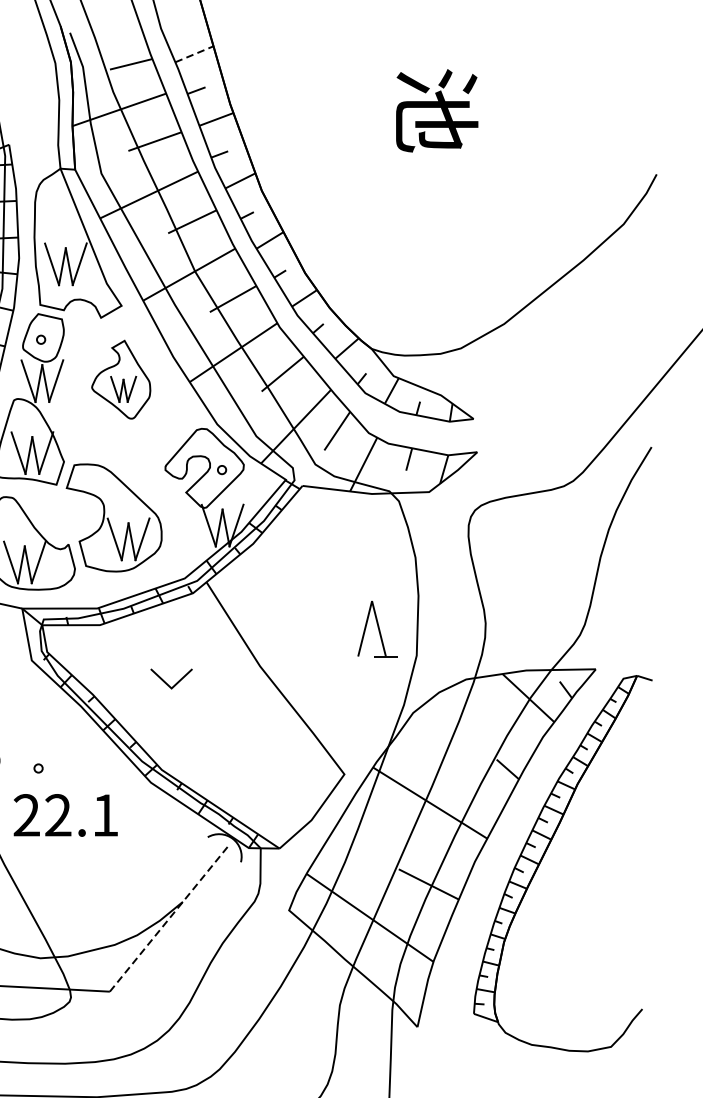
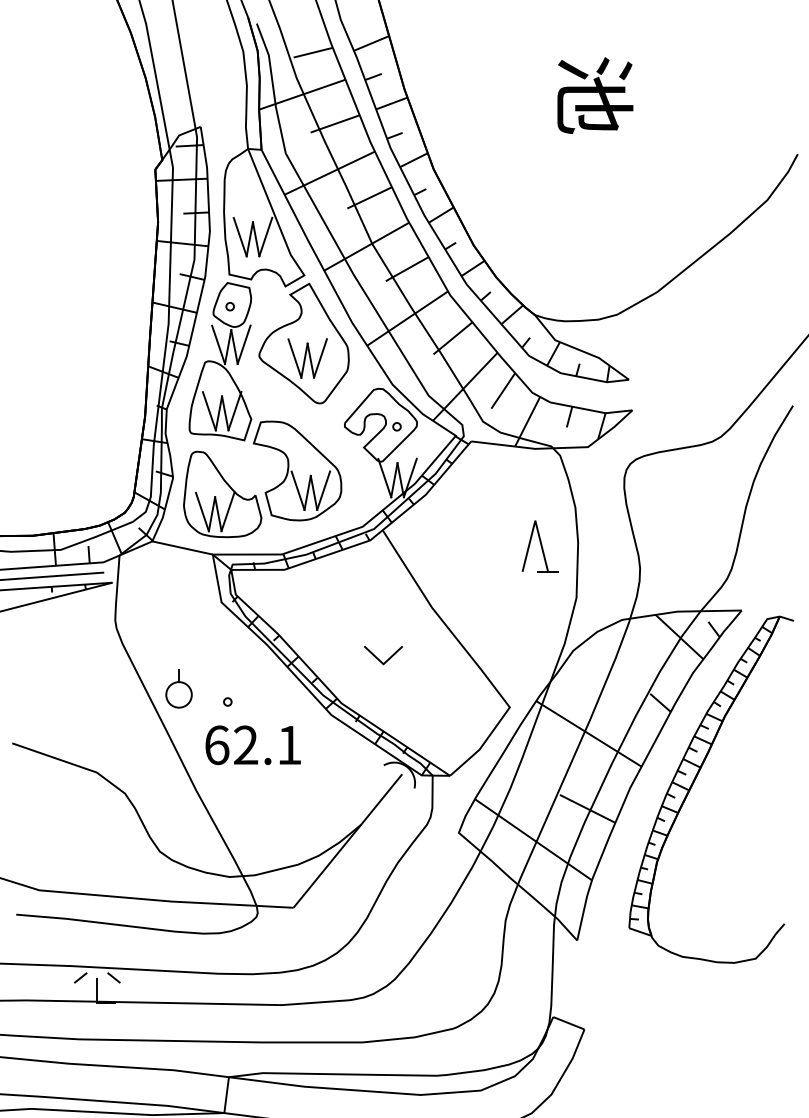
line: (195, 54) -> (372, 43), dashed -> solid
part: (120, 379) -> (303, 343), size x1.67
part: (376, 629) -> (539, 546), moved
part: (171, 679) -> (383, 655), moved
text: (27, 815) -> (217, 745), 22.1 -> 62.1
line: (169, 918) -> (348, 840), dashed -> solid

